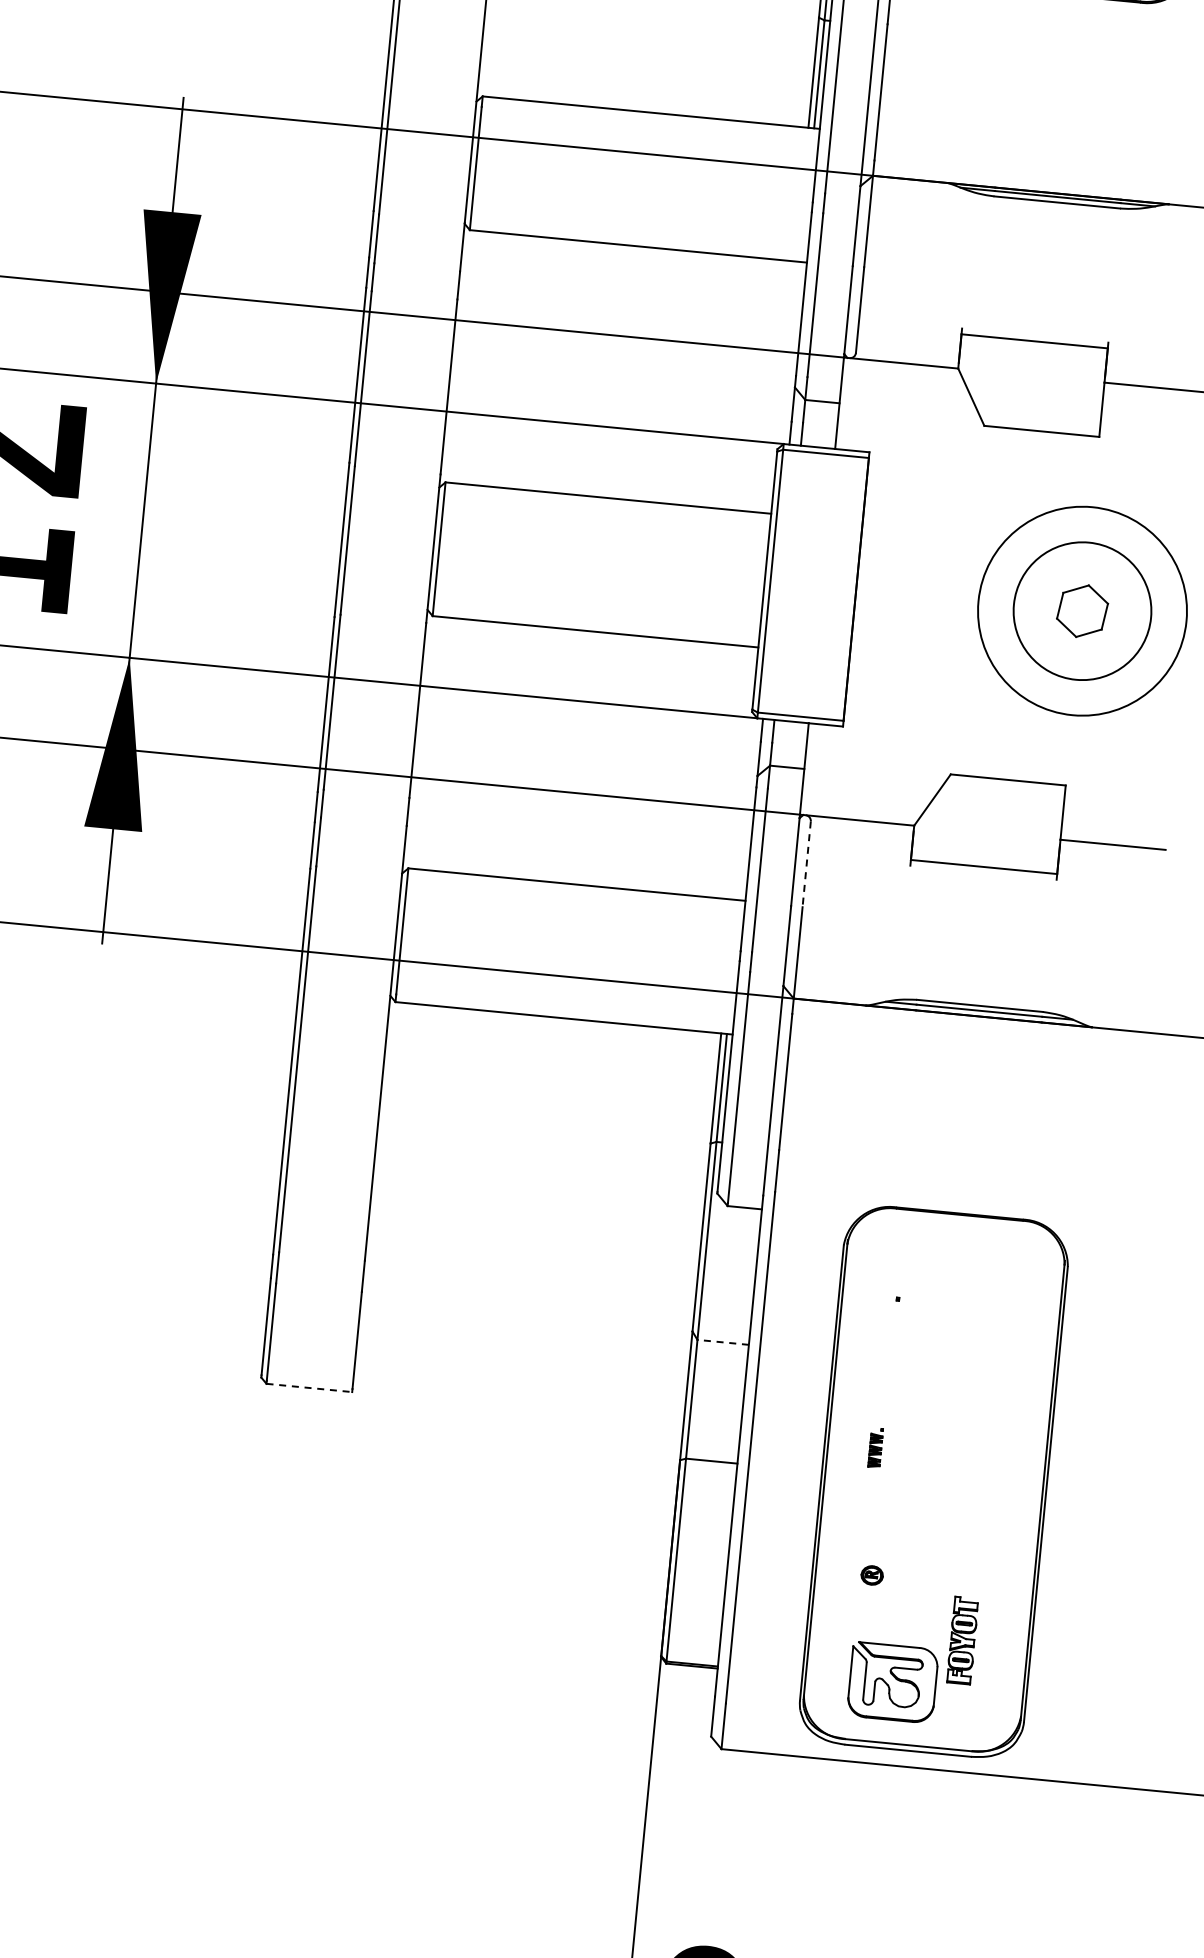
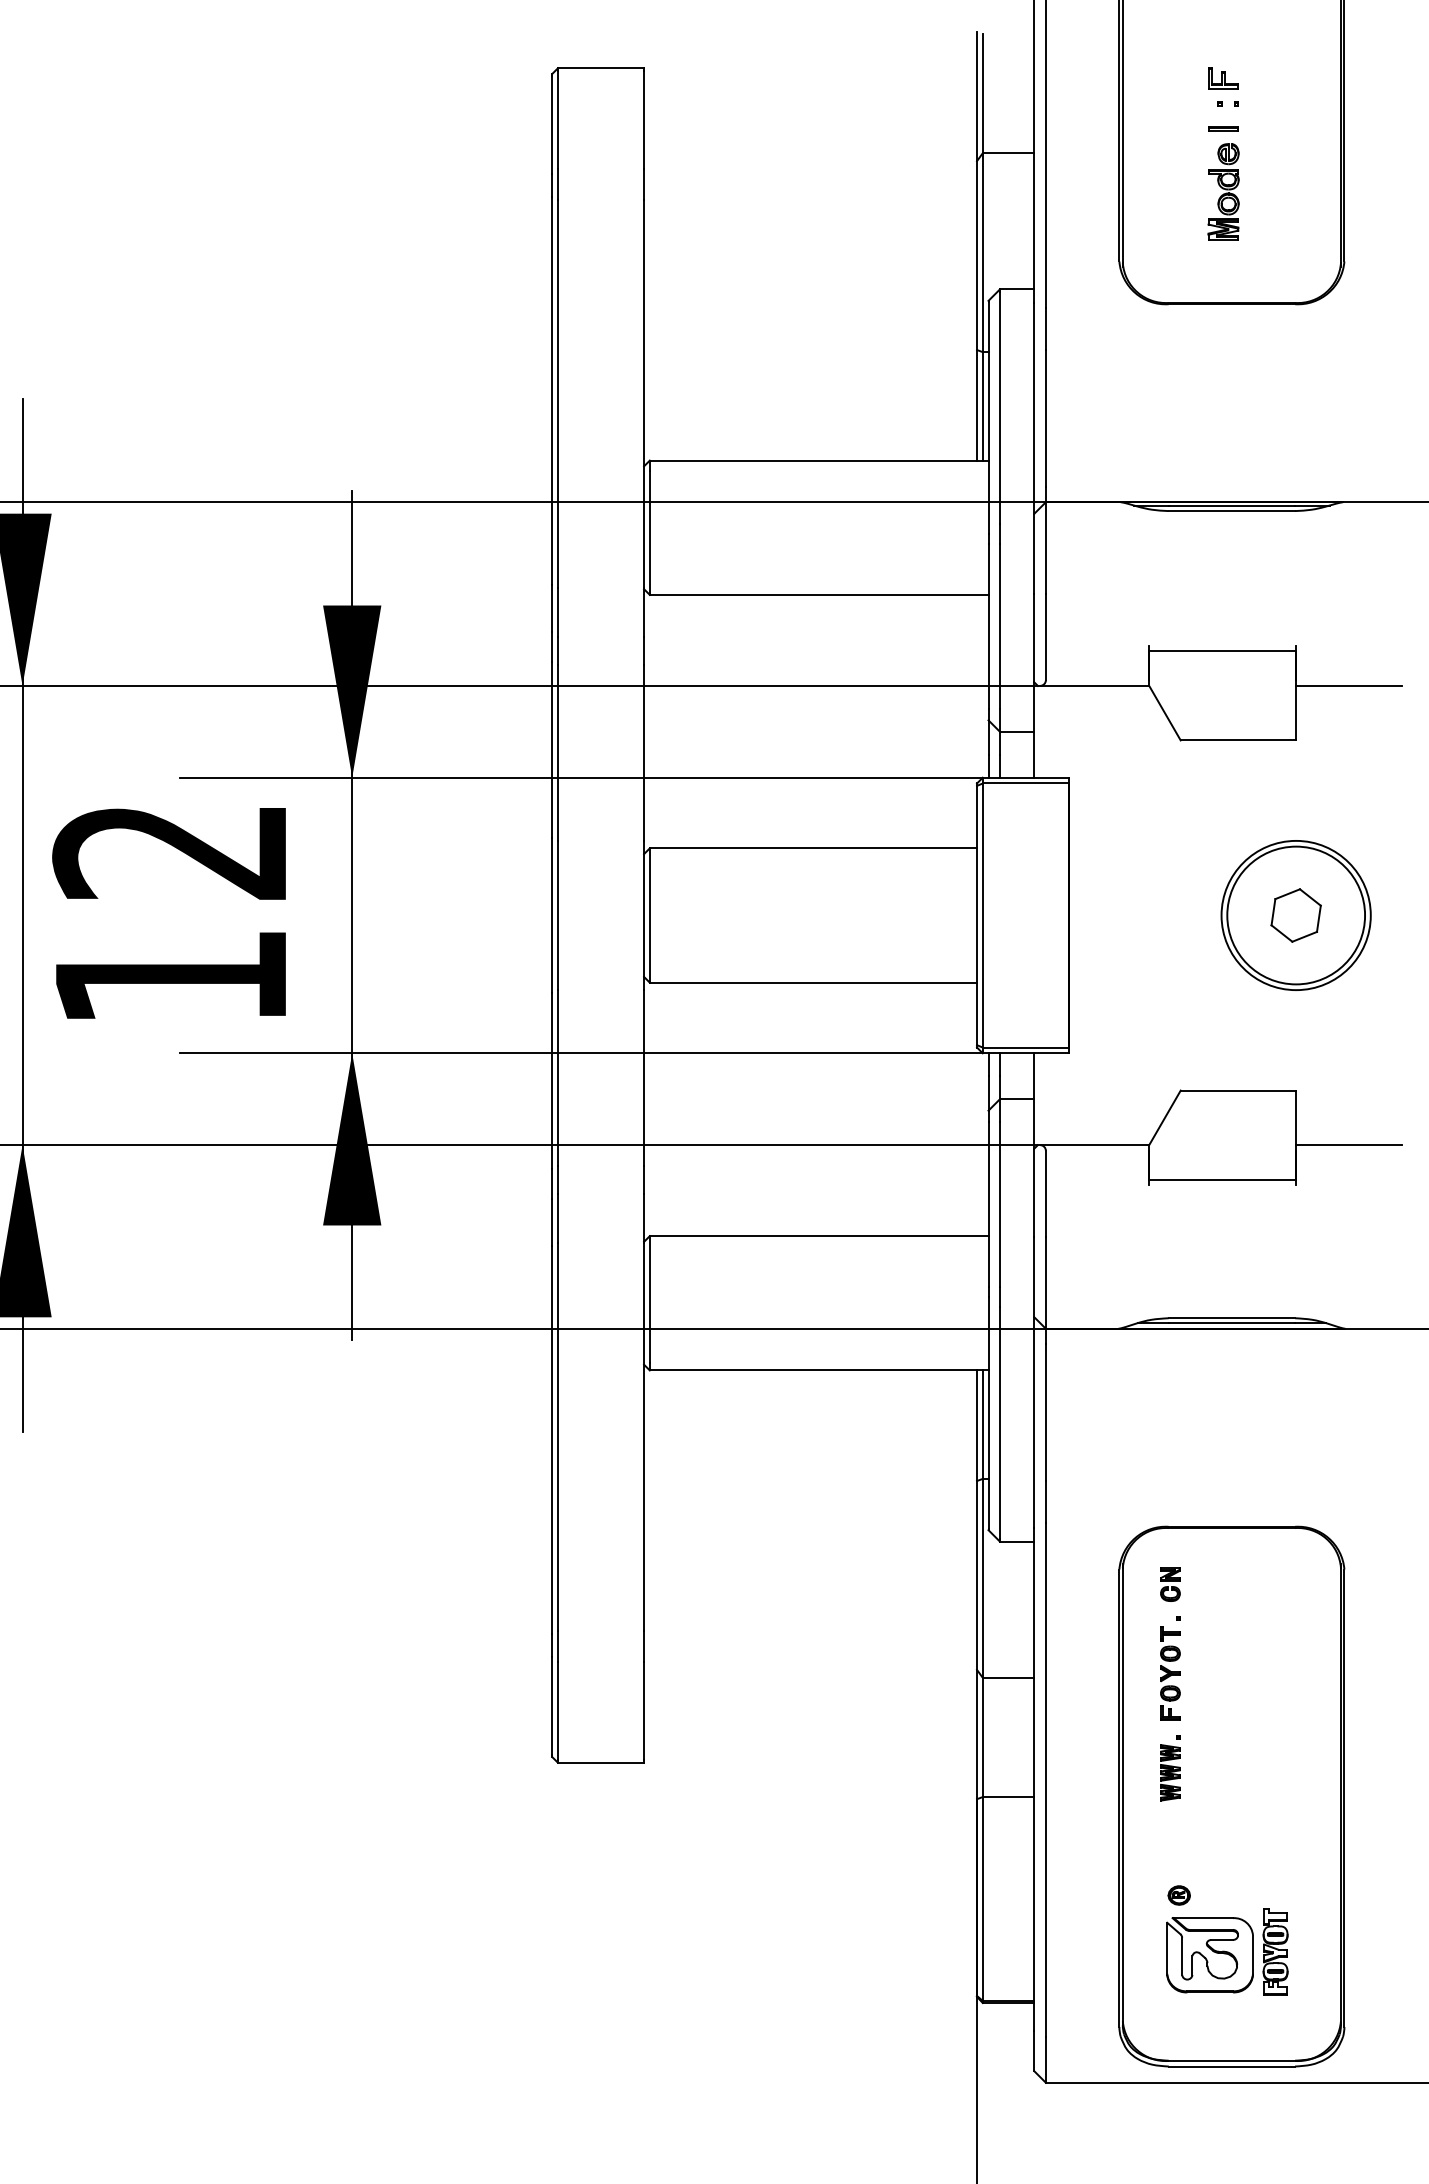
circle: (1081, 611) -> (1295, 915), size x0.71
line: (806, 864) -> (1045, 1194), dashed -> solid
part: (893, 1265) -> (1170, 1584), added
line: (723, 1342) -> (1008, 1677), dashed -> solid
part: (884, 1353) -> (1170, 1673), added
line: (309, 1387) -> (601, 1762), dashed -> solid
part: (875, 1448) -> (1170, 1768), size x1.67
part: (892, 1682) -> (1209, 1955), moved

